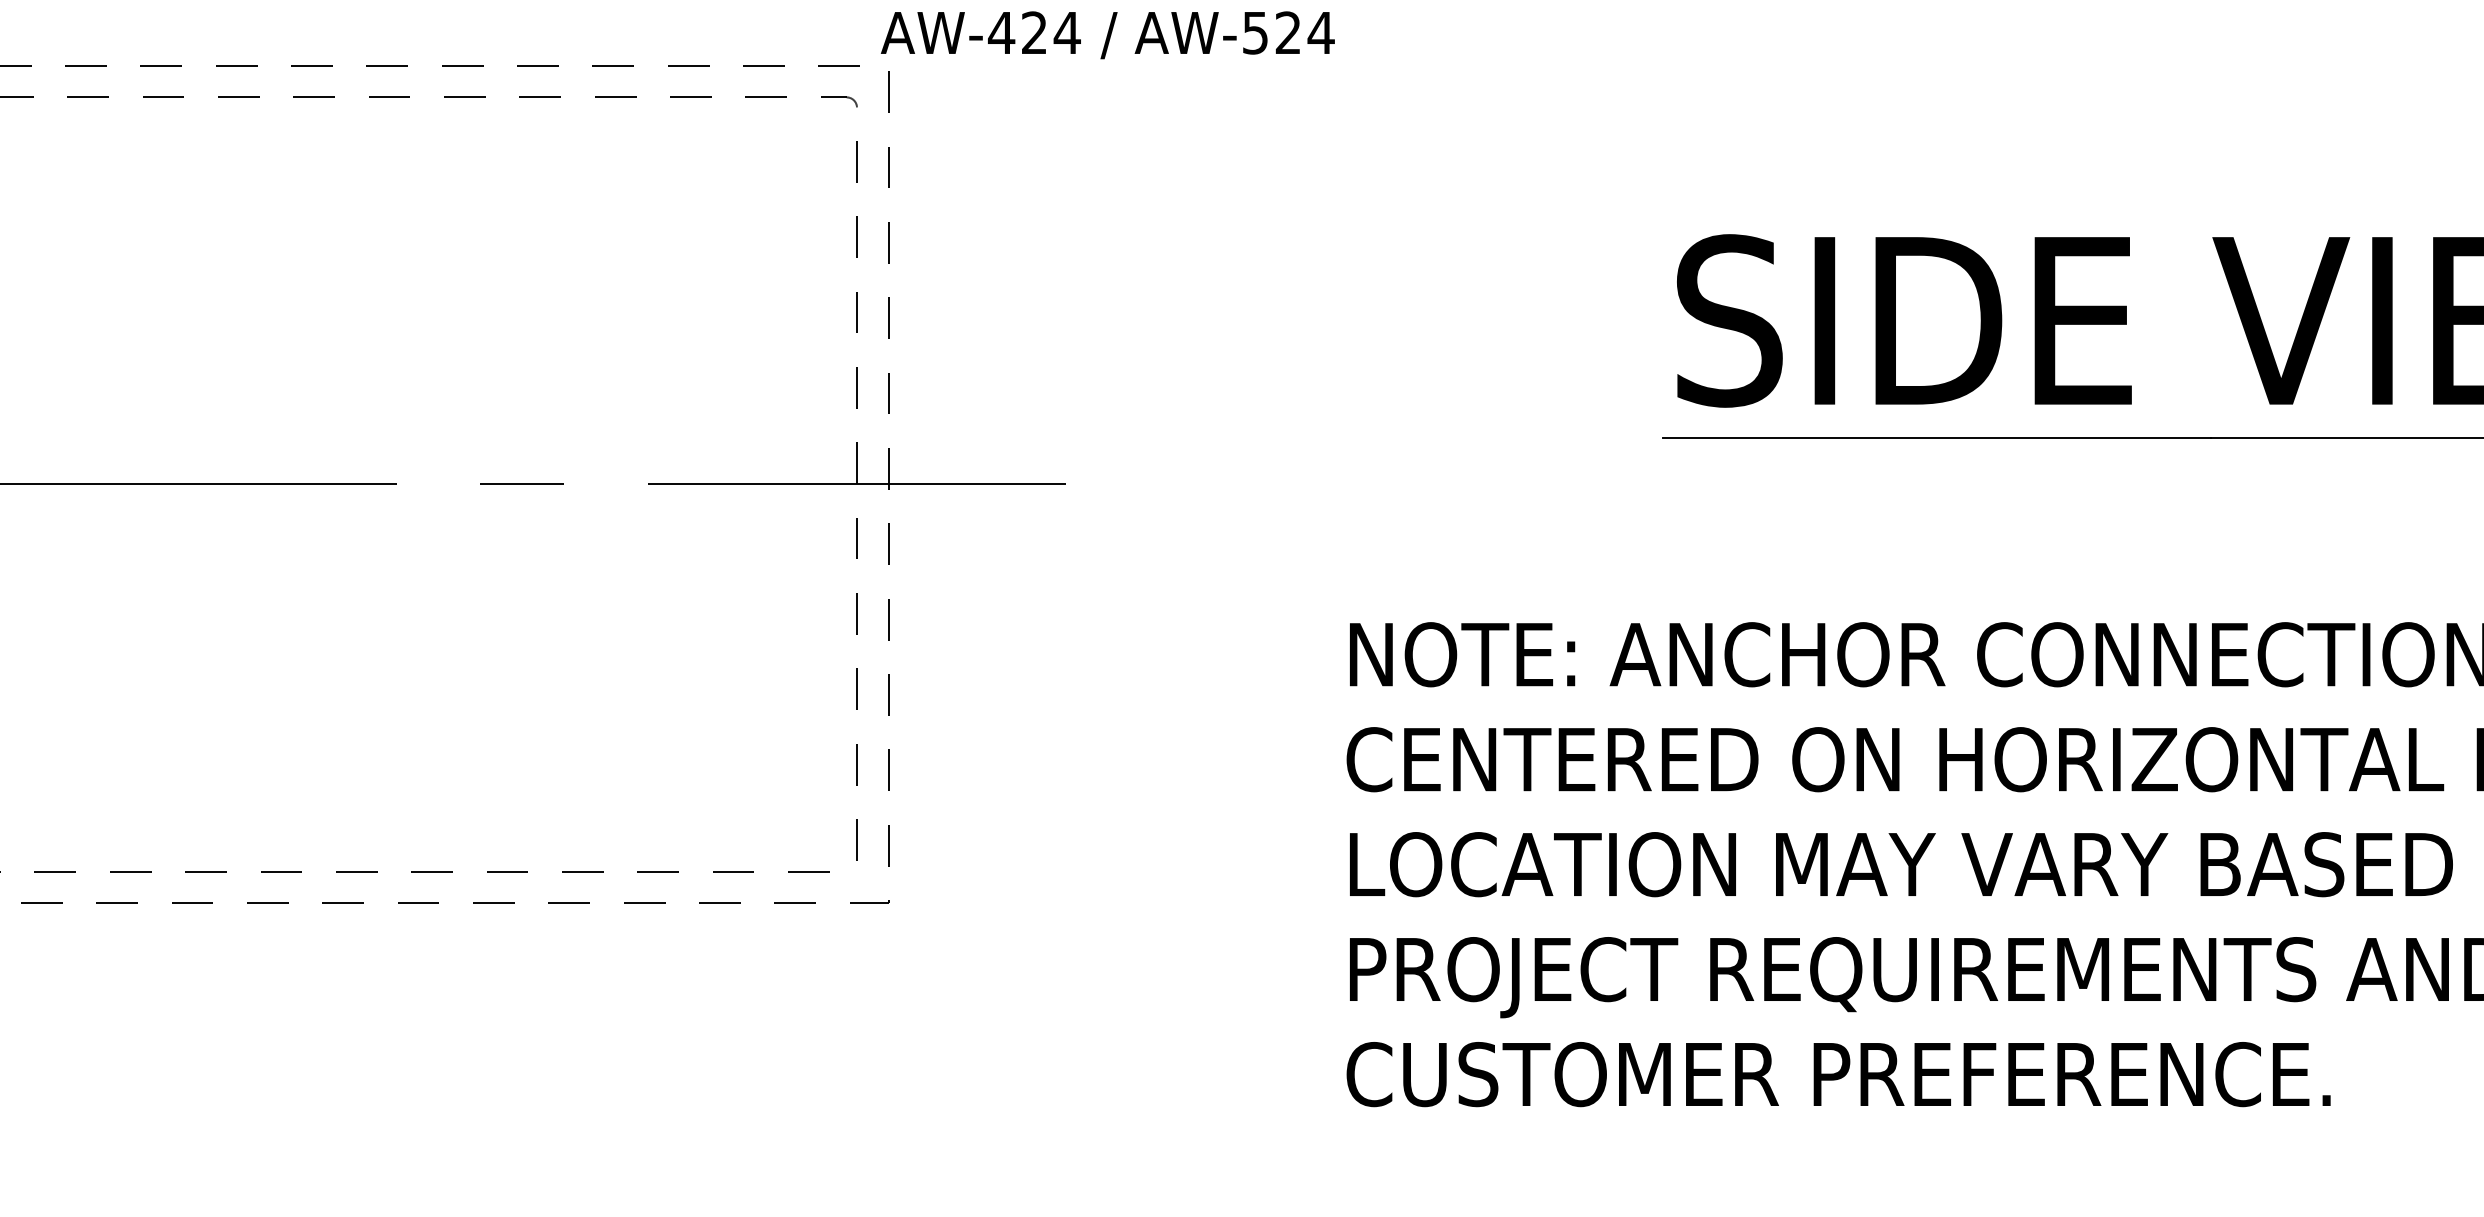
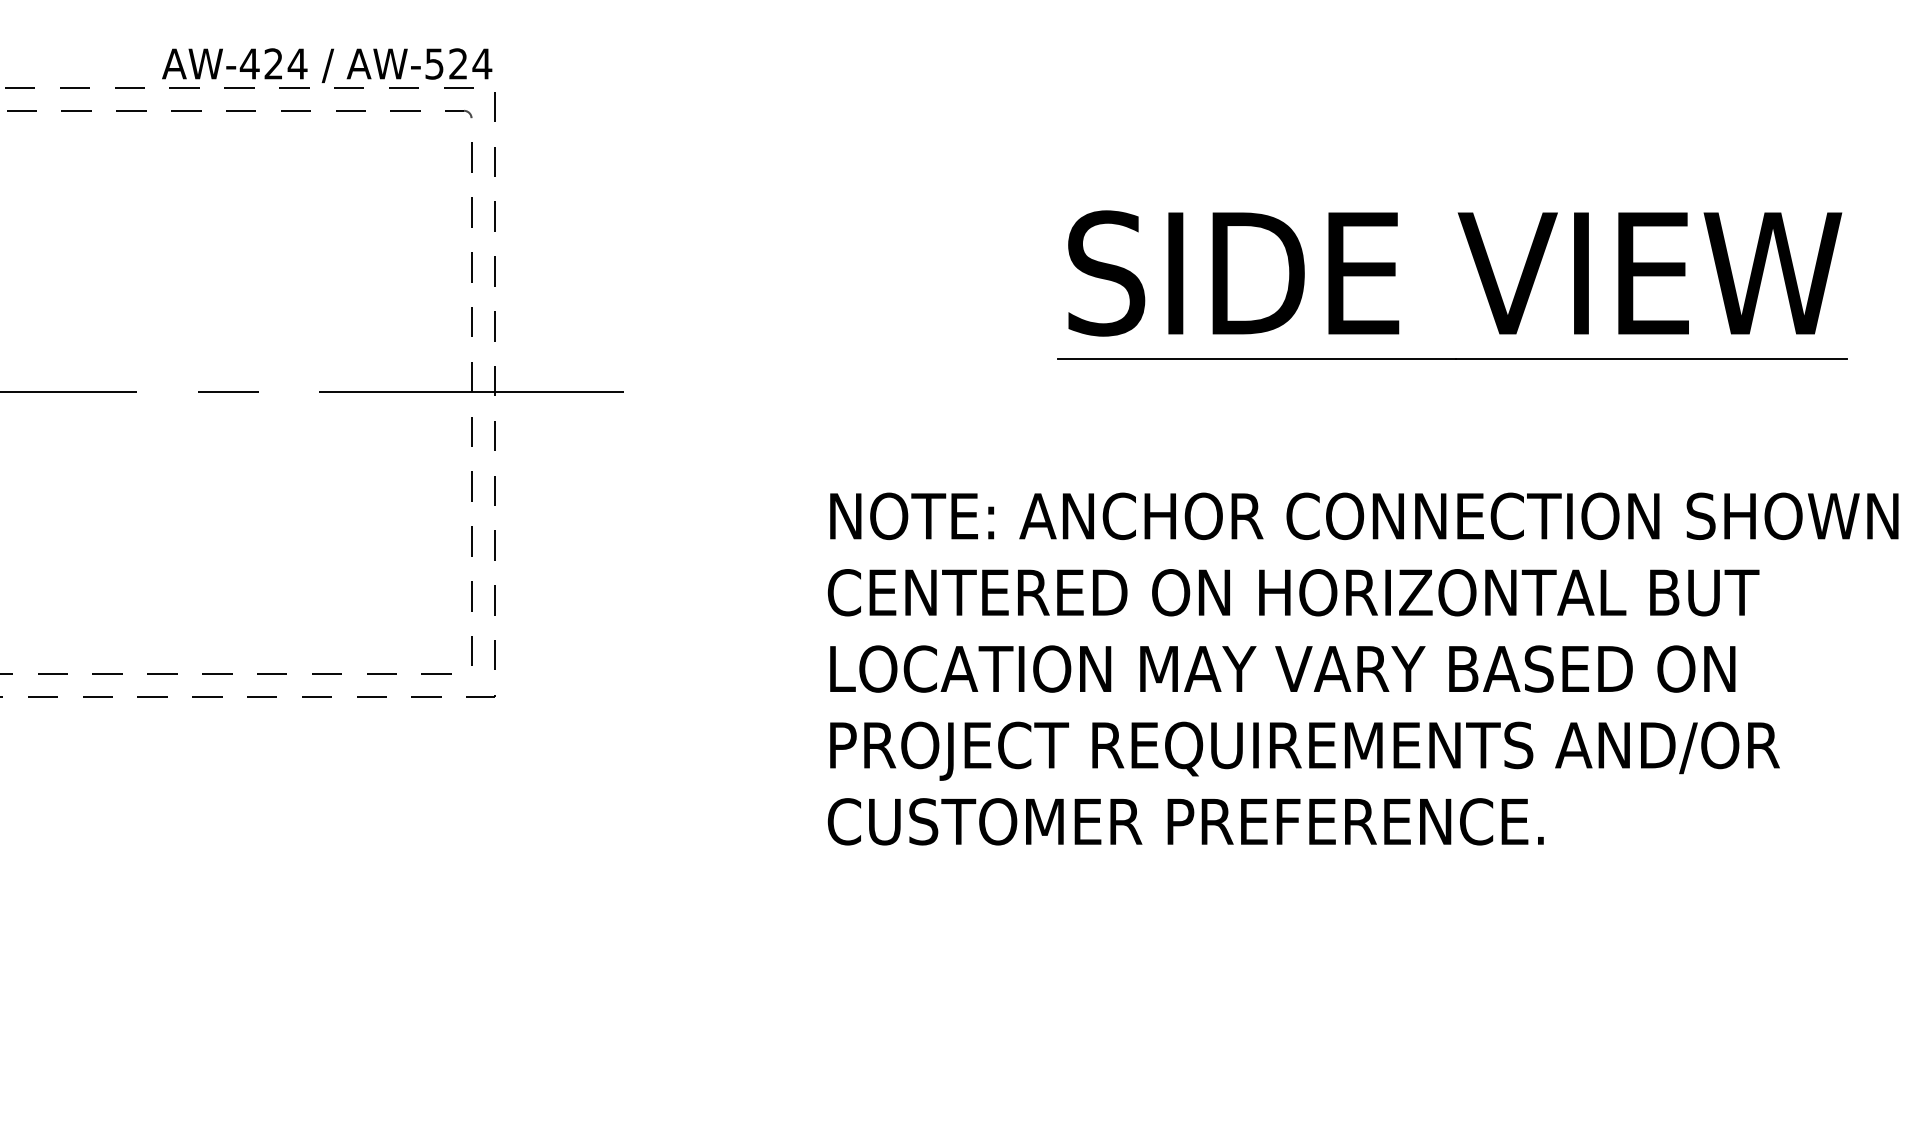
text: (1108, 35) -> (327, 65), moved

